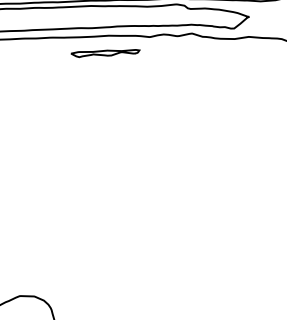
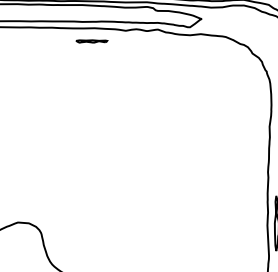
part: (105, 53) -> (91, 41), size x0.6

